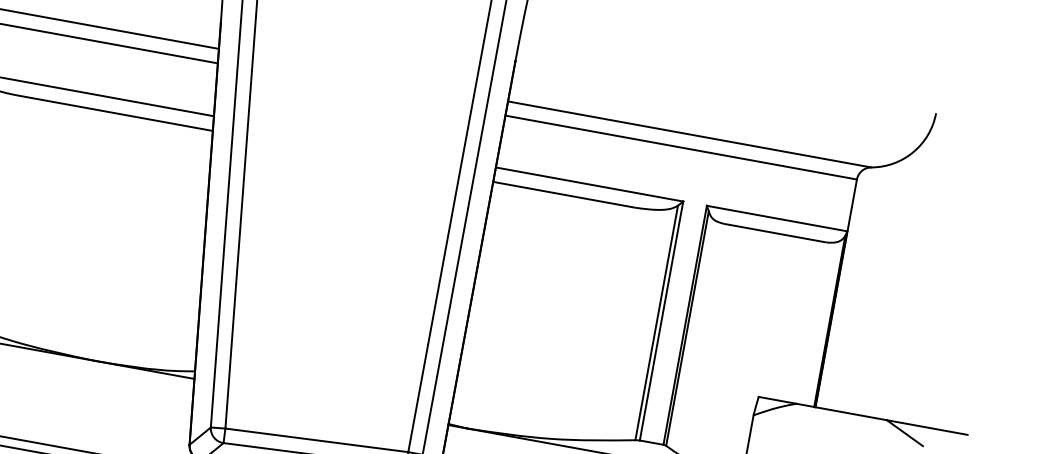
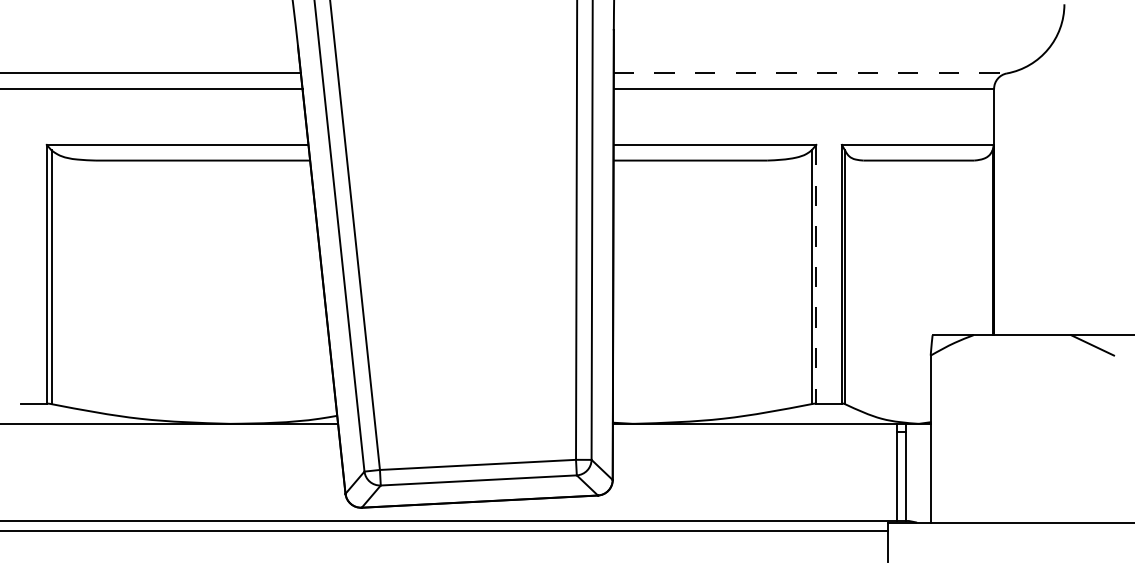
line: (689, 134) -> (810, 73), solid -> dashed
line: (661, 321) -> (816, 274), solid -> dashed

